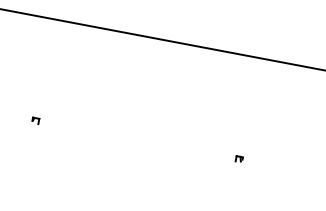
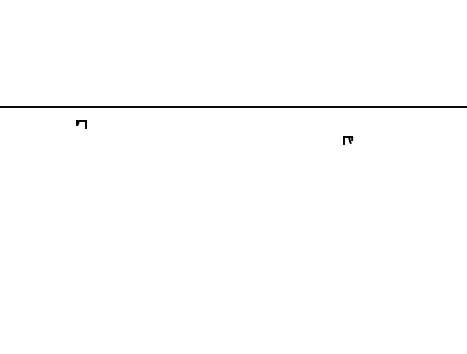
part: (35, 121) -> (81, 124), moved
part: (239, 159) -> (348, 140), moved

